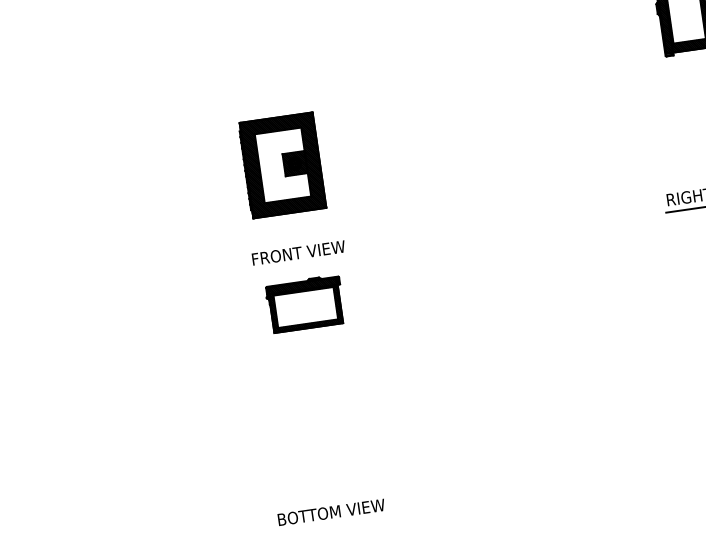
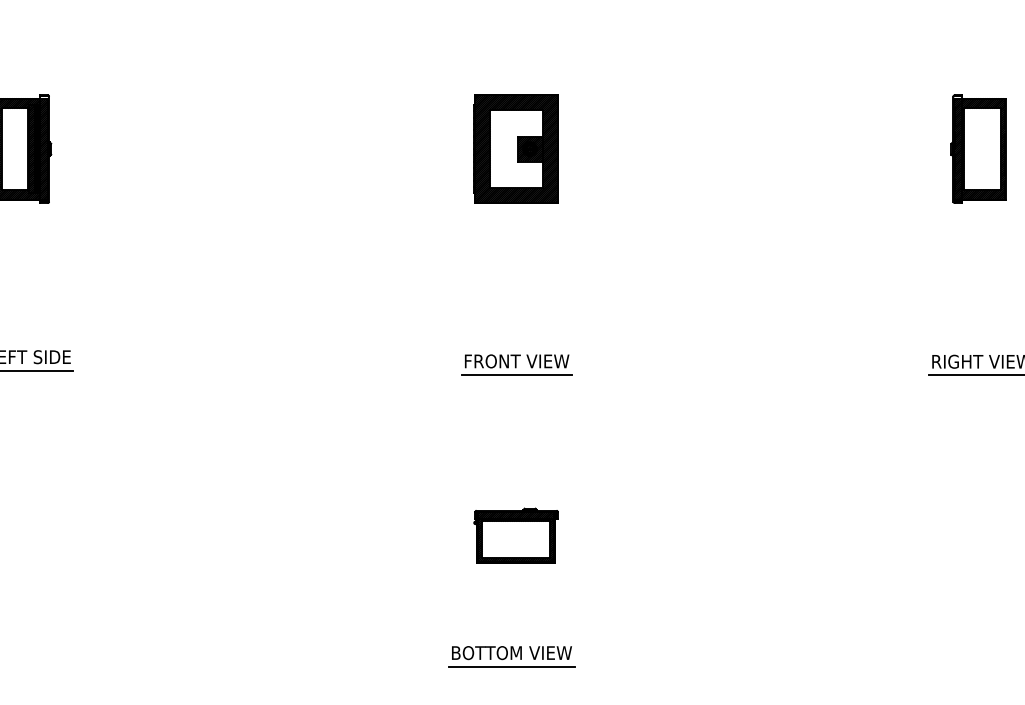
part: (281, 164) -> (515, 148), moved
line: (299, 264) -> (516, 374), added
part: (304, 303) -> (515, 535), moved
line: (332, 524) -> (511, 666), added

